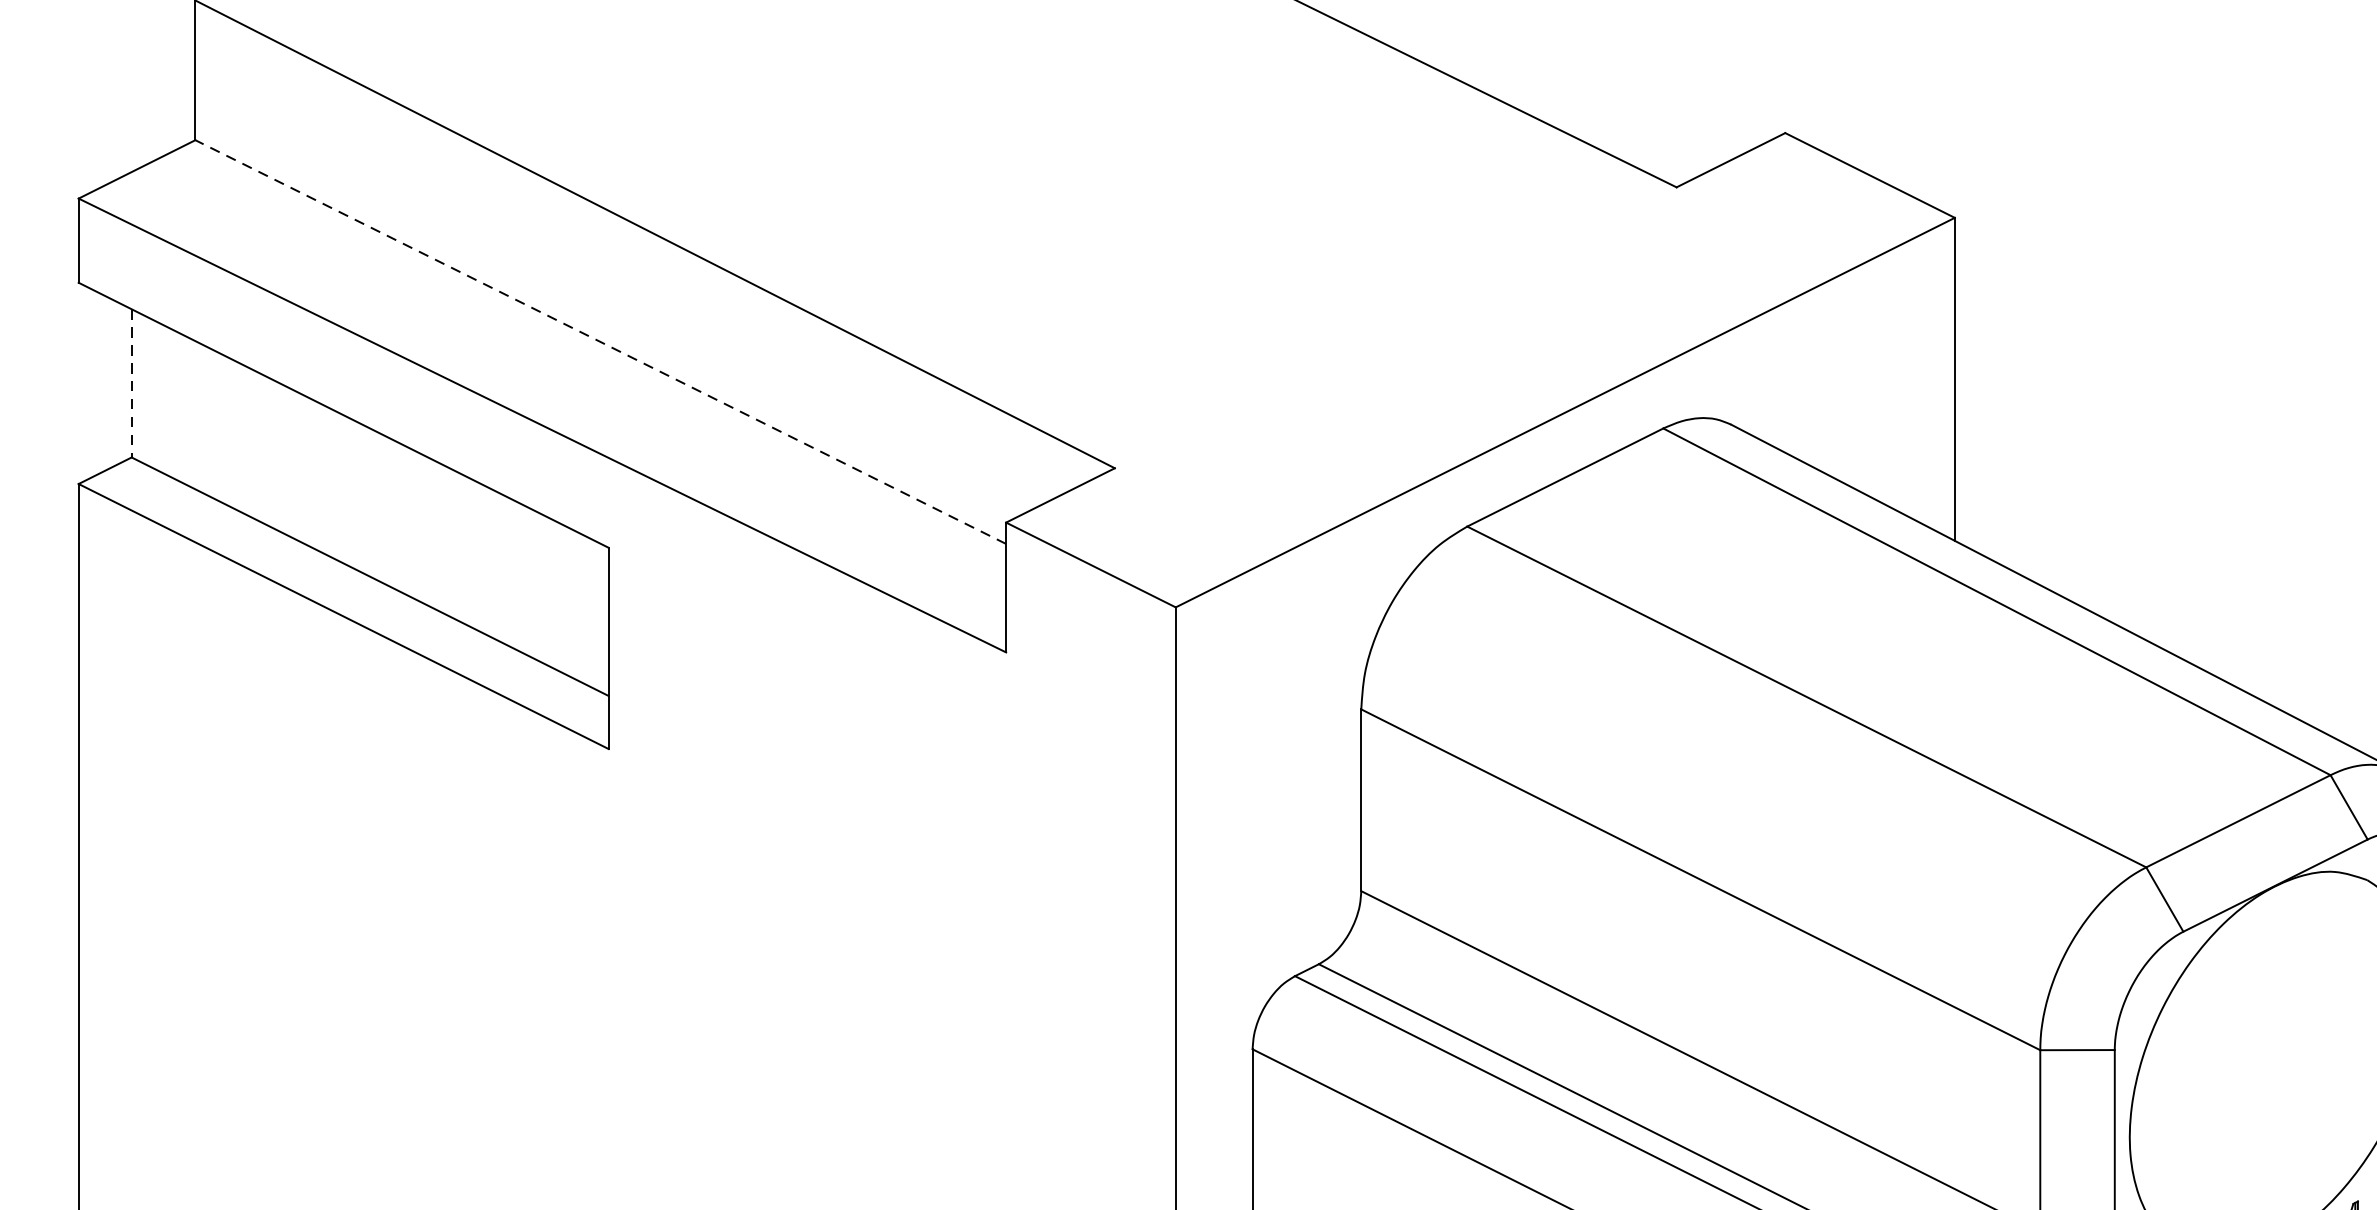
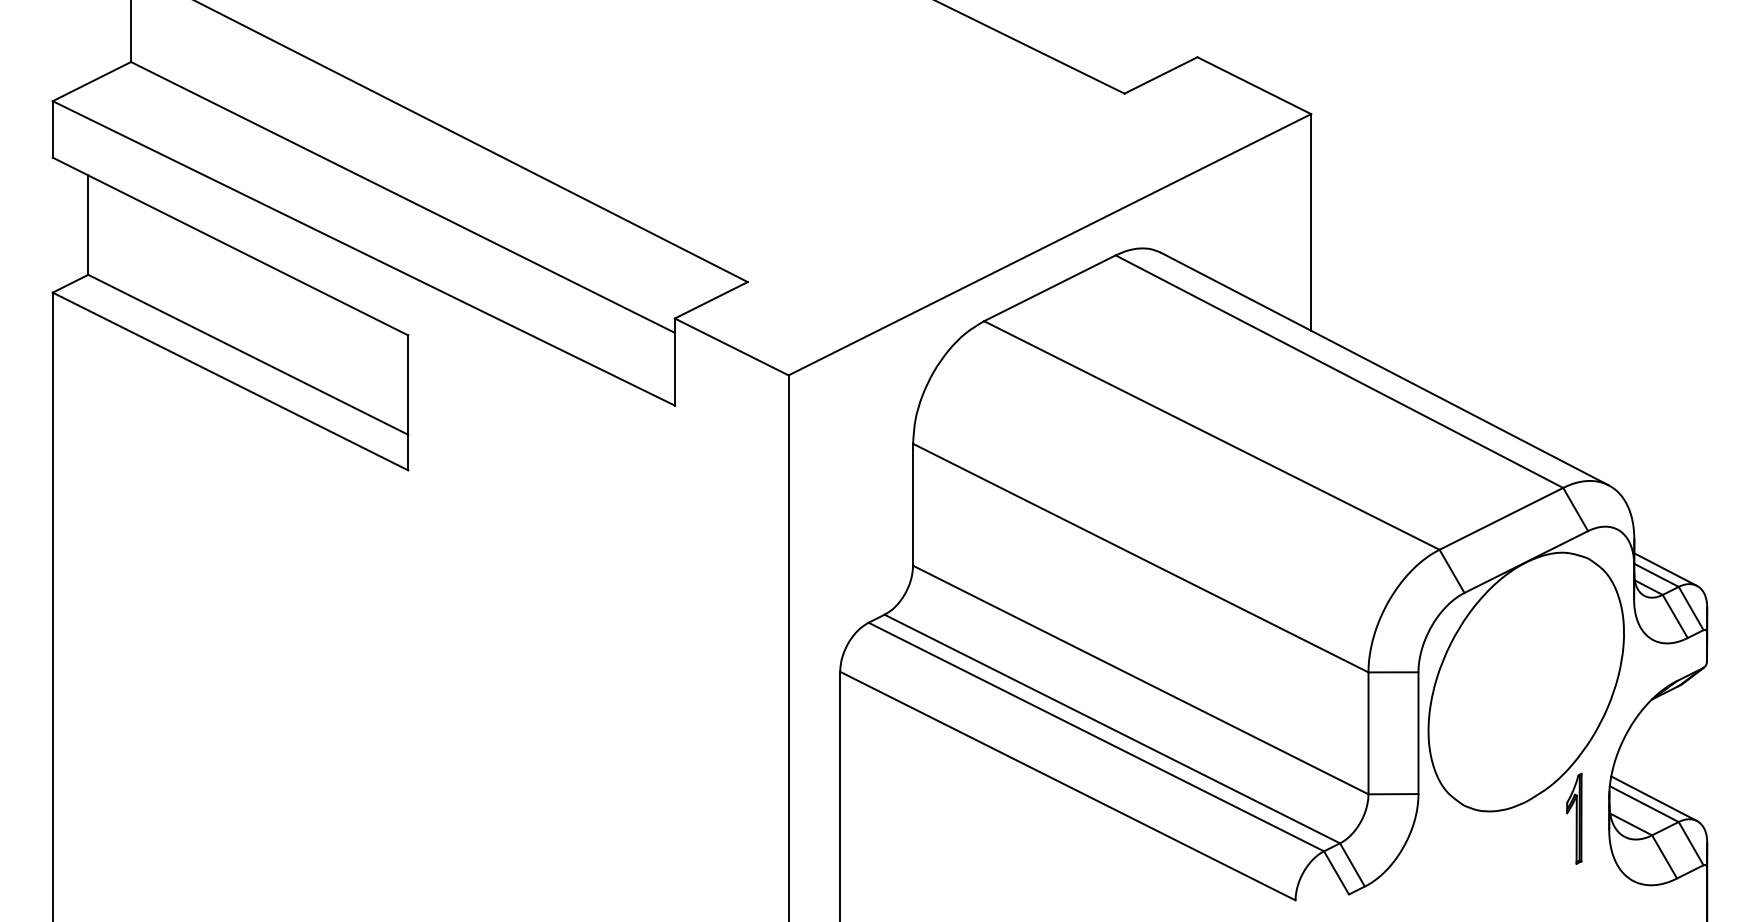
line: (600, 342) -> (402, 197), dashed -> solid
line: (131, 383) -> (88, 225), dashed -> solid

